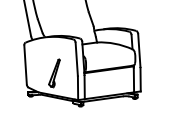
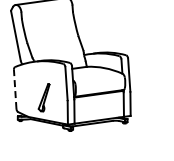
line: (25, 65) -> (15, 89), solid -> dashed

